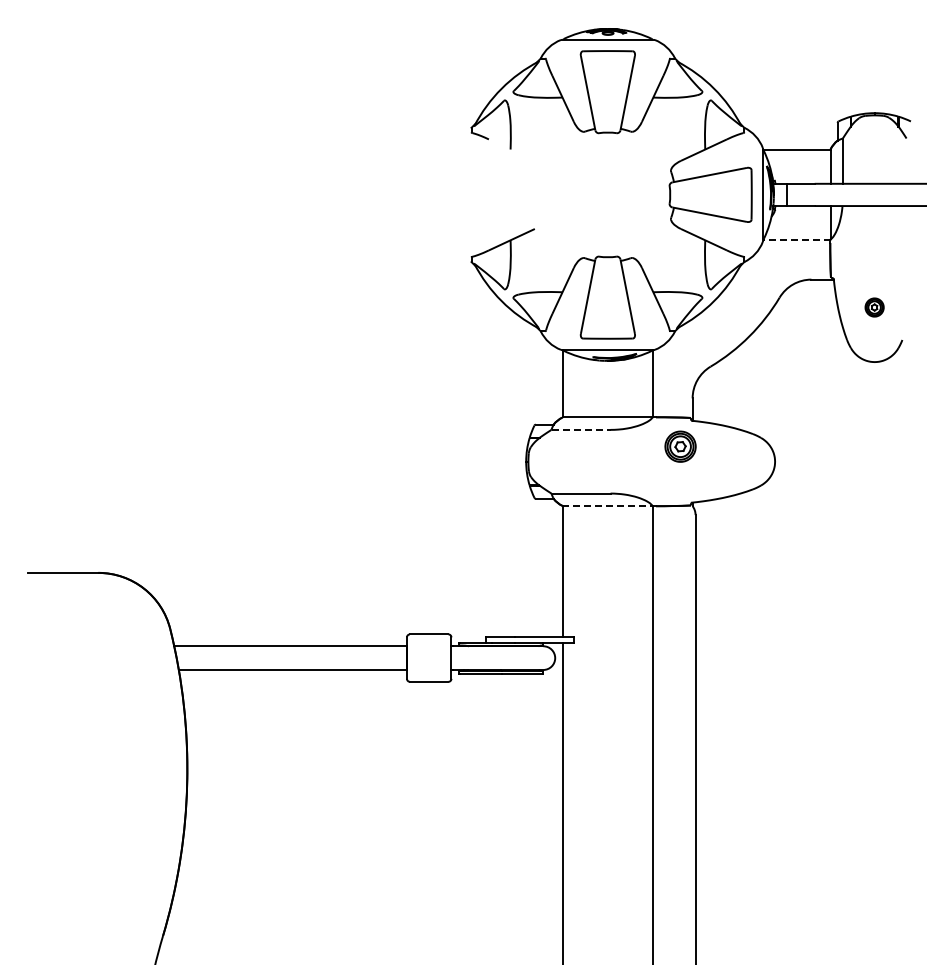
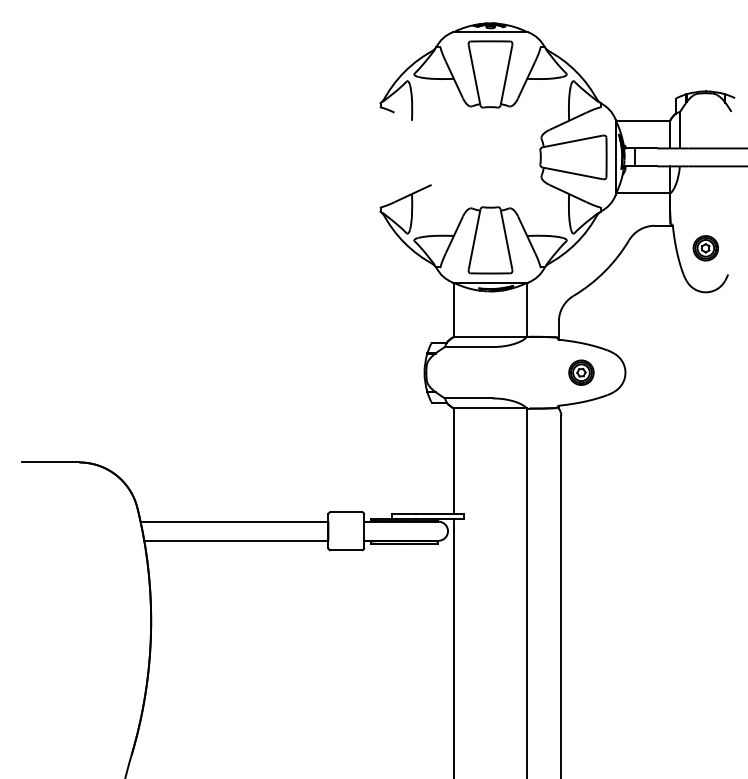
line: (796, 239) -> (642, 193), dashed -> solid
part: (874, 307) -> (705, 248), size x1.67
line: (581, 429) -> (469, 346), dashed -> solid
part: (680, 446) -> (581, 372), moved
line: (607, 505) -> (490, 408), dashed -> solid

